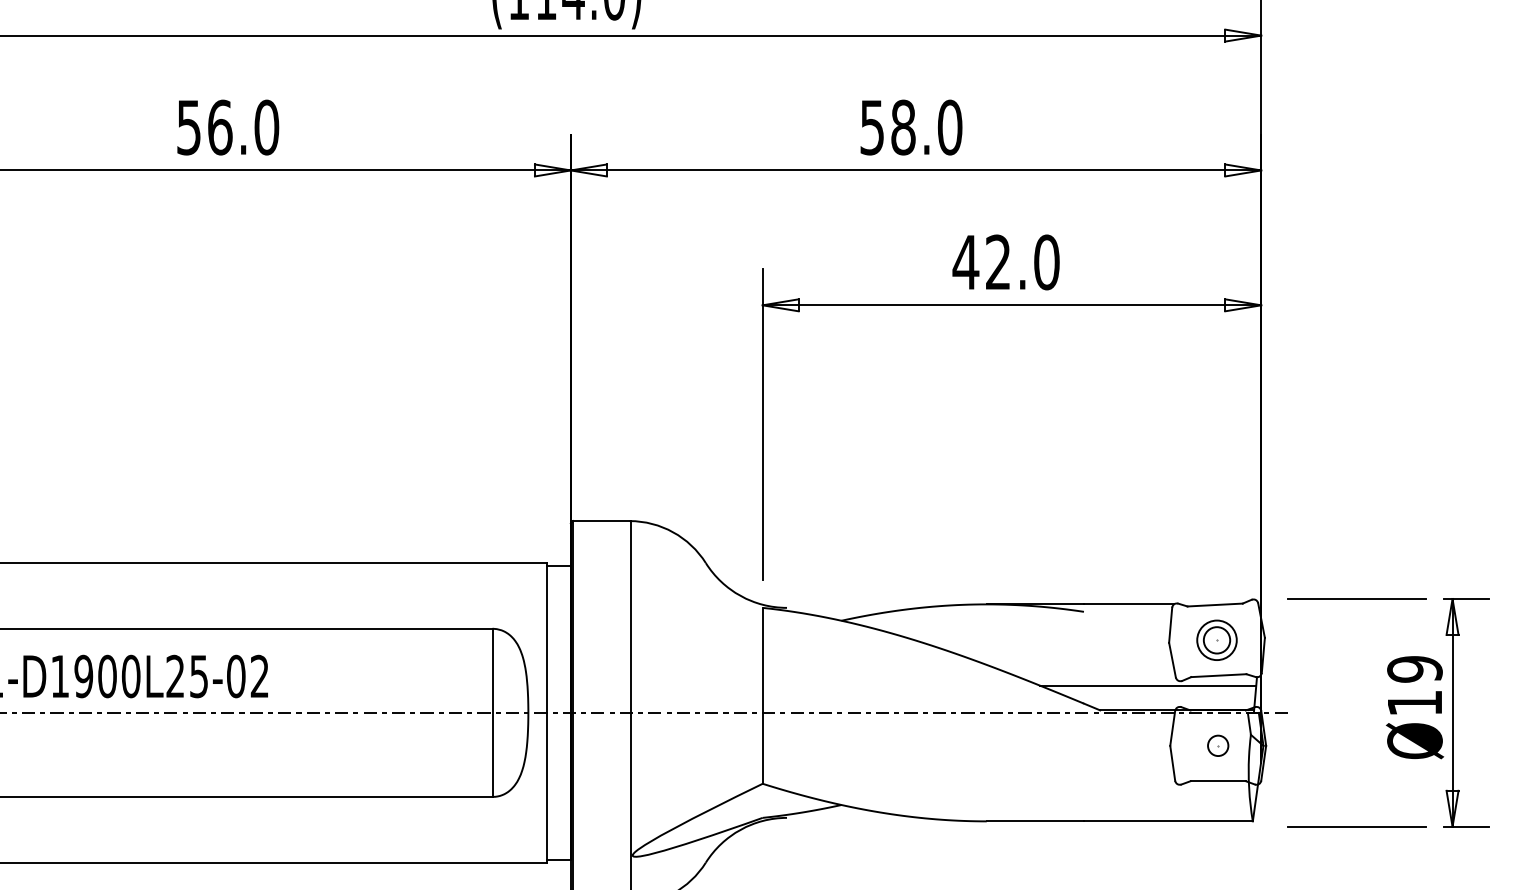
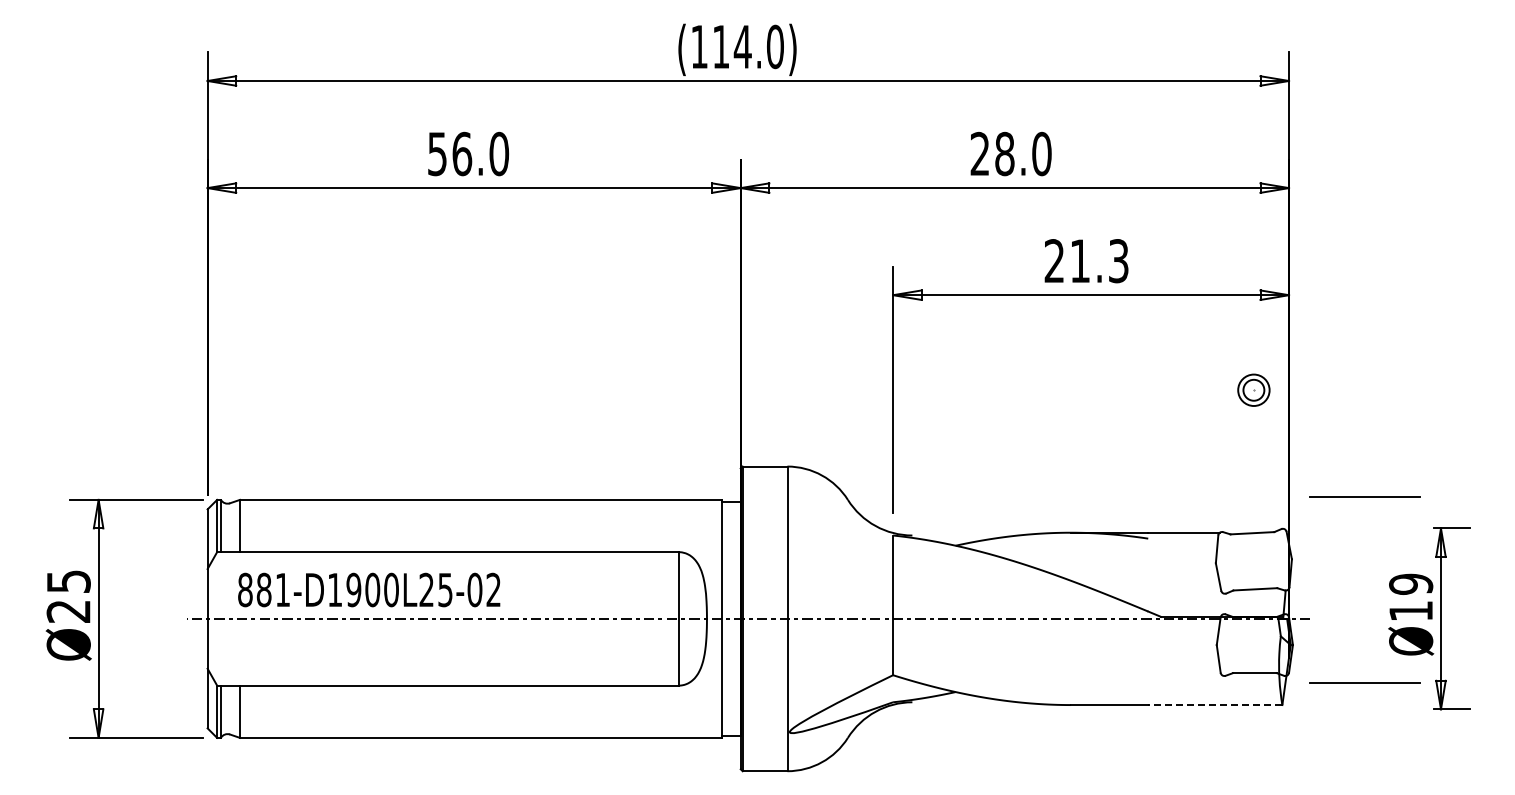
text: (871, 126) -> (979, 153), 58.0 -> 28.0
text: (1004, 262) -> (1085, 261), 42.0 -> 21.3
line: (1356, 597) -> (1364, 496), moved
part: (1216, 639) -> (1253, 389), moved
line: (1148, 685) -> (1199, 597), removed
part: (1217, 745) -> (1254, 644), removed
line: (1167, 821) -> (1214, 705), solid -> dashed
line: (1356, 825) -> (1364, 682), moved

